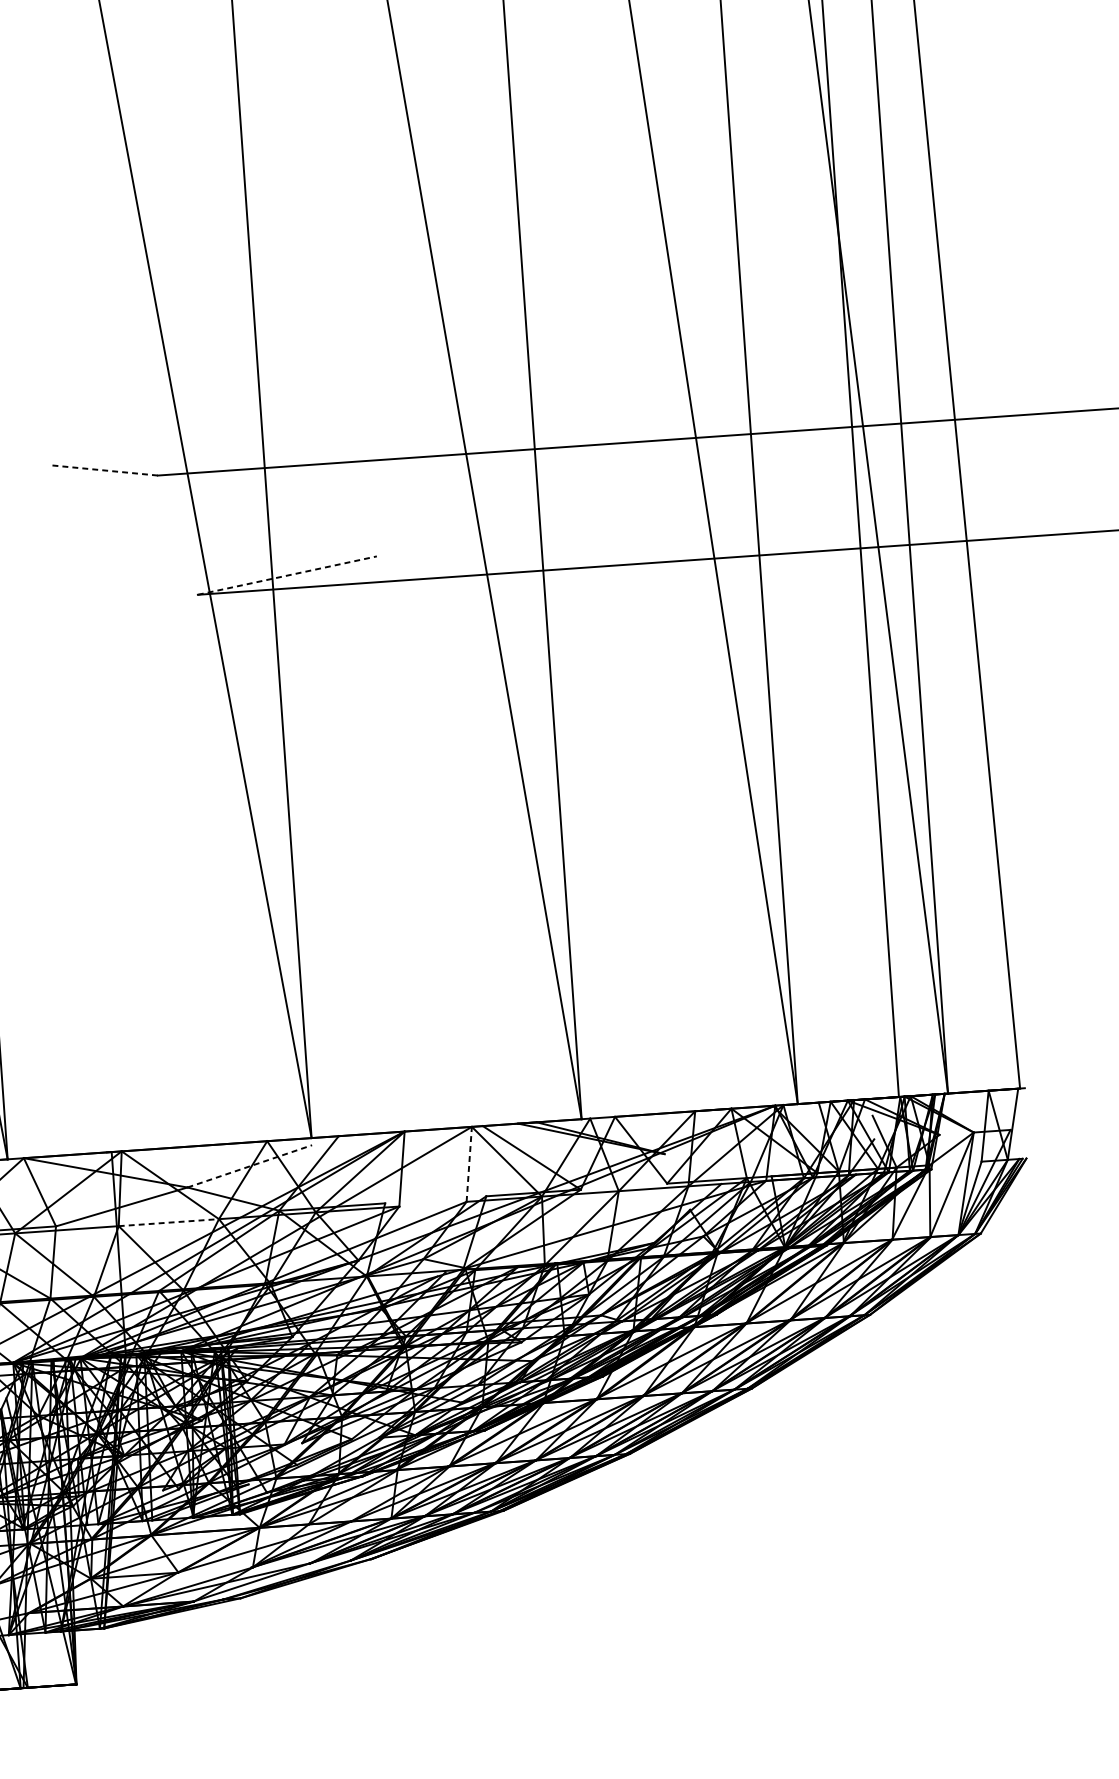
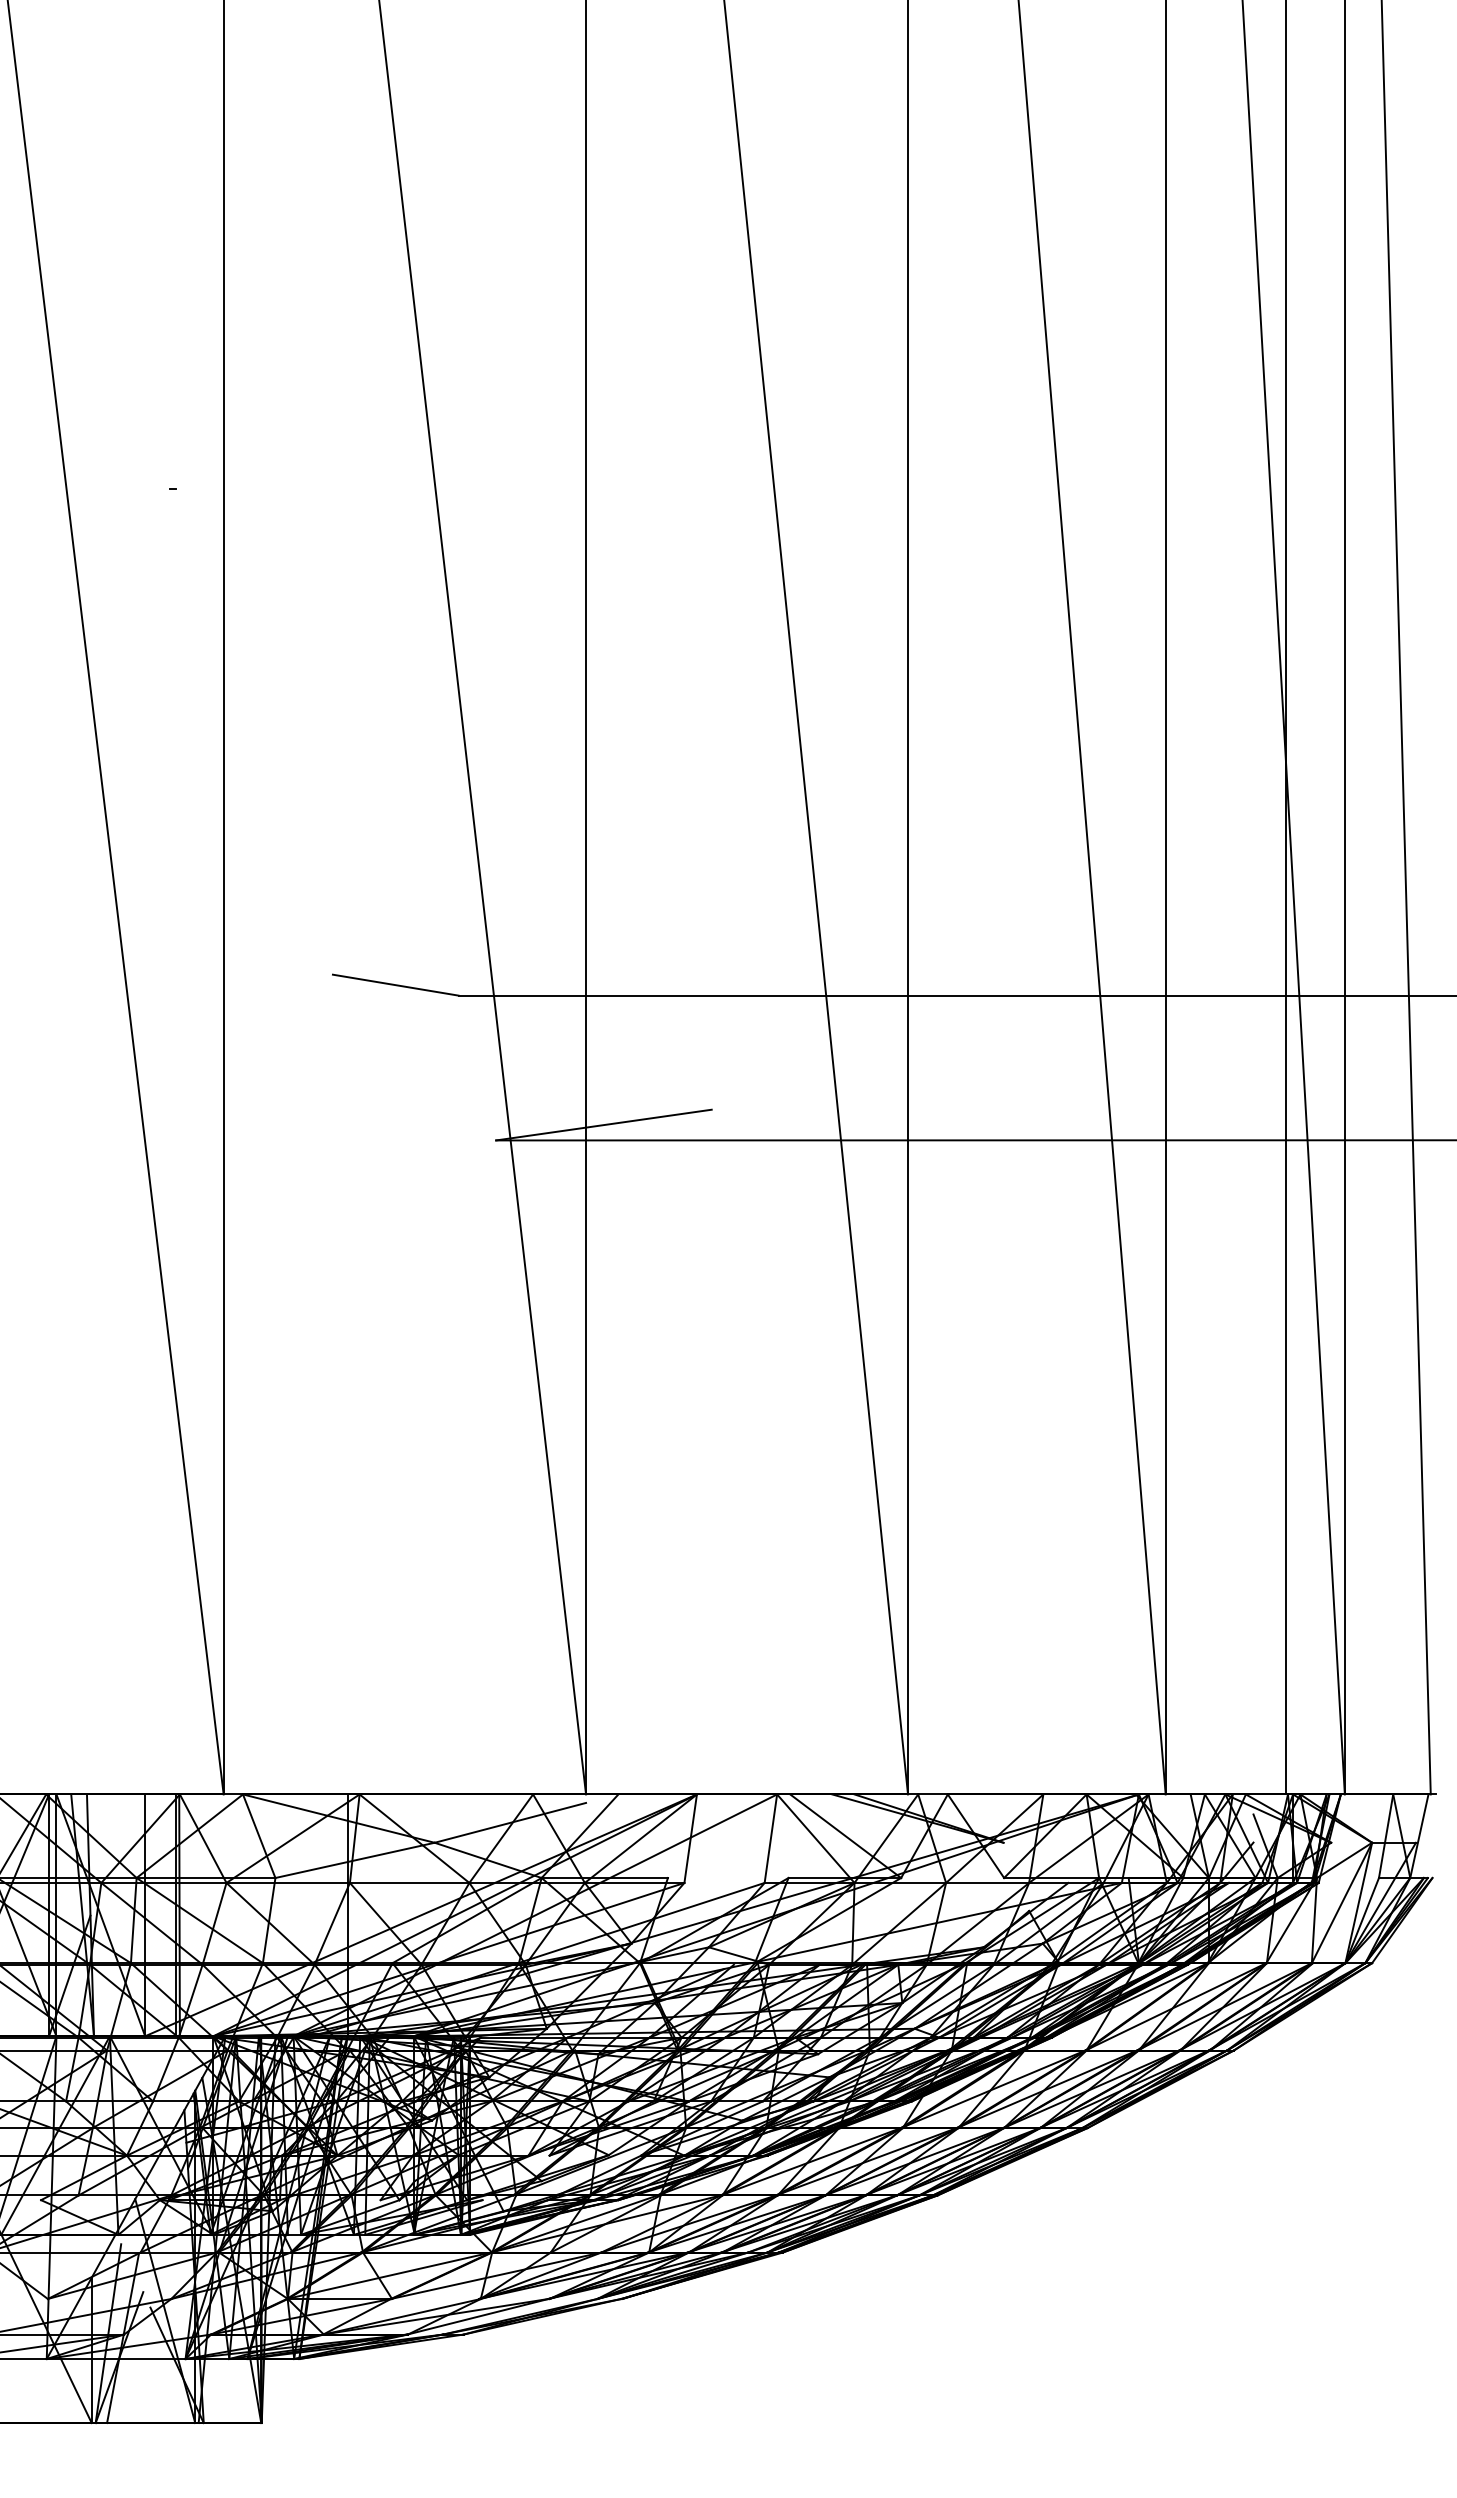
line: (104, 470) -> (395, 985), dashed -> solid
line: (287, 575) -> (603, 1125), dashed -> solid
line: (468, 1164) -> (770, 1838), dashed -> solid
line: (249, 1166) -> (510, 1822), dashed -> solid
line: (168, 1222) -> (409, 1882), dashed -> solid

